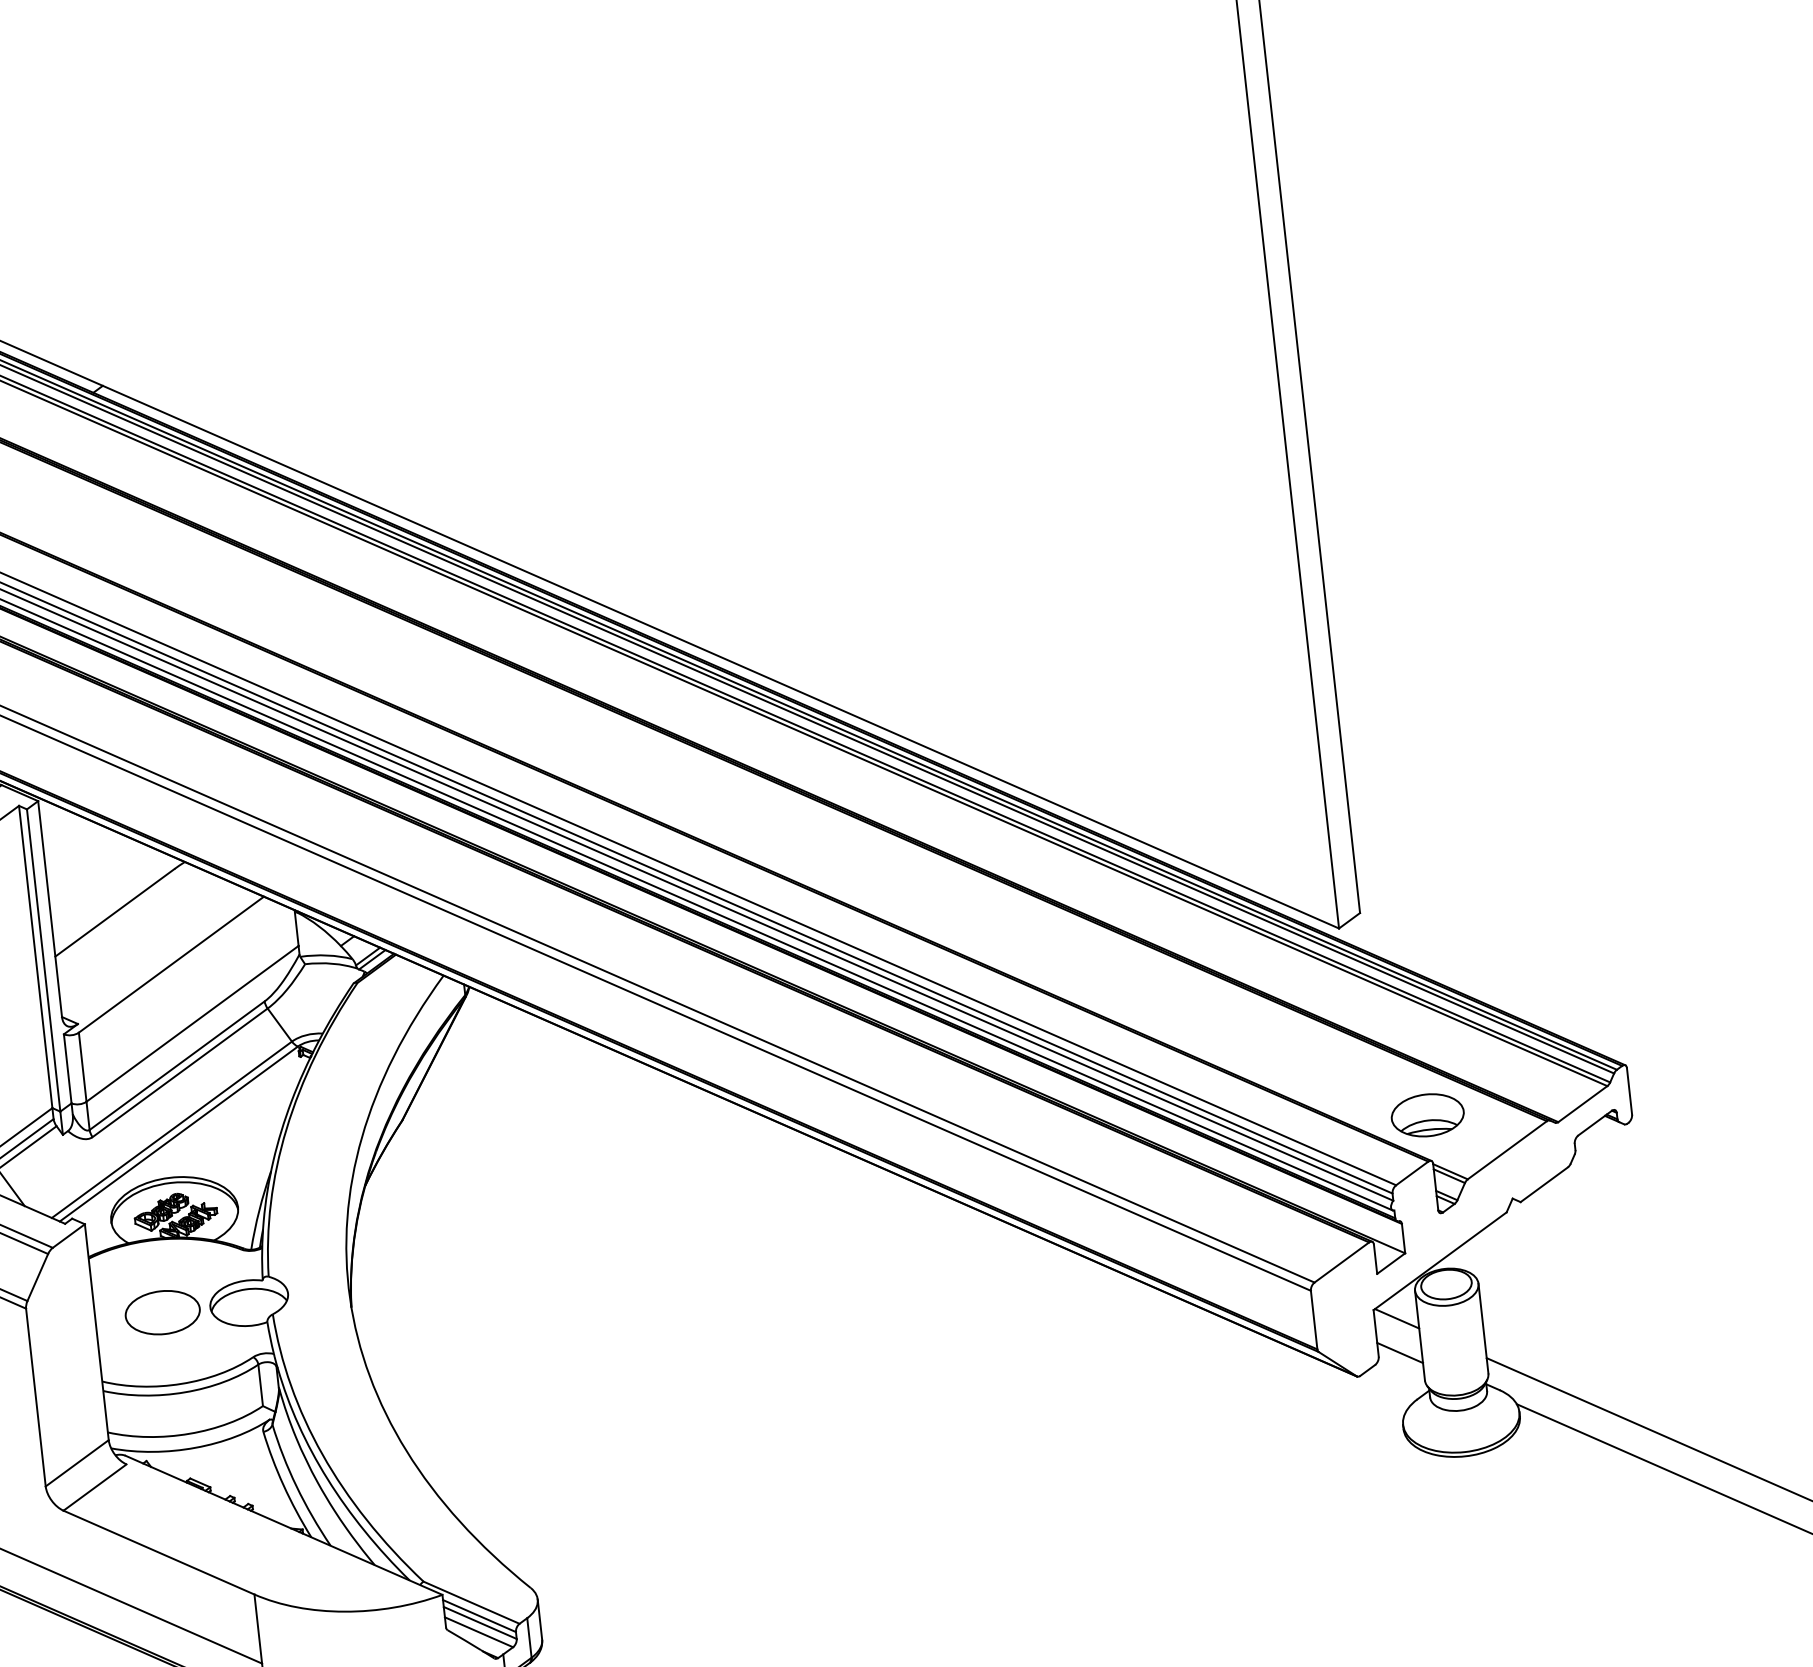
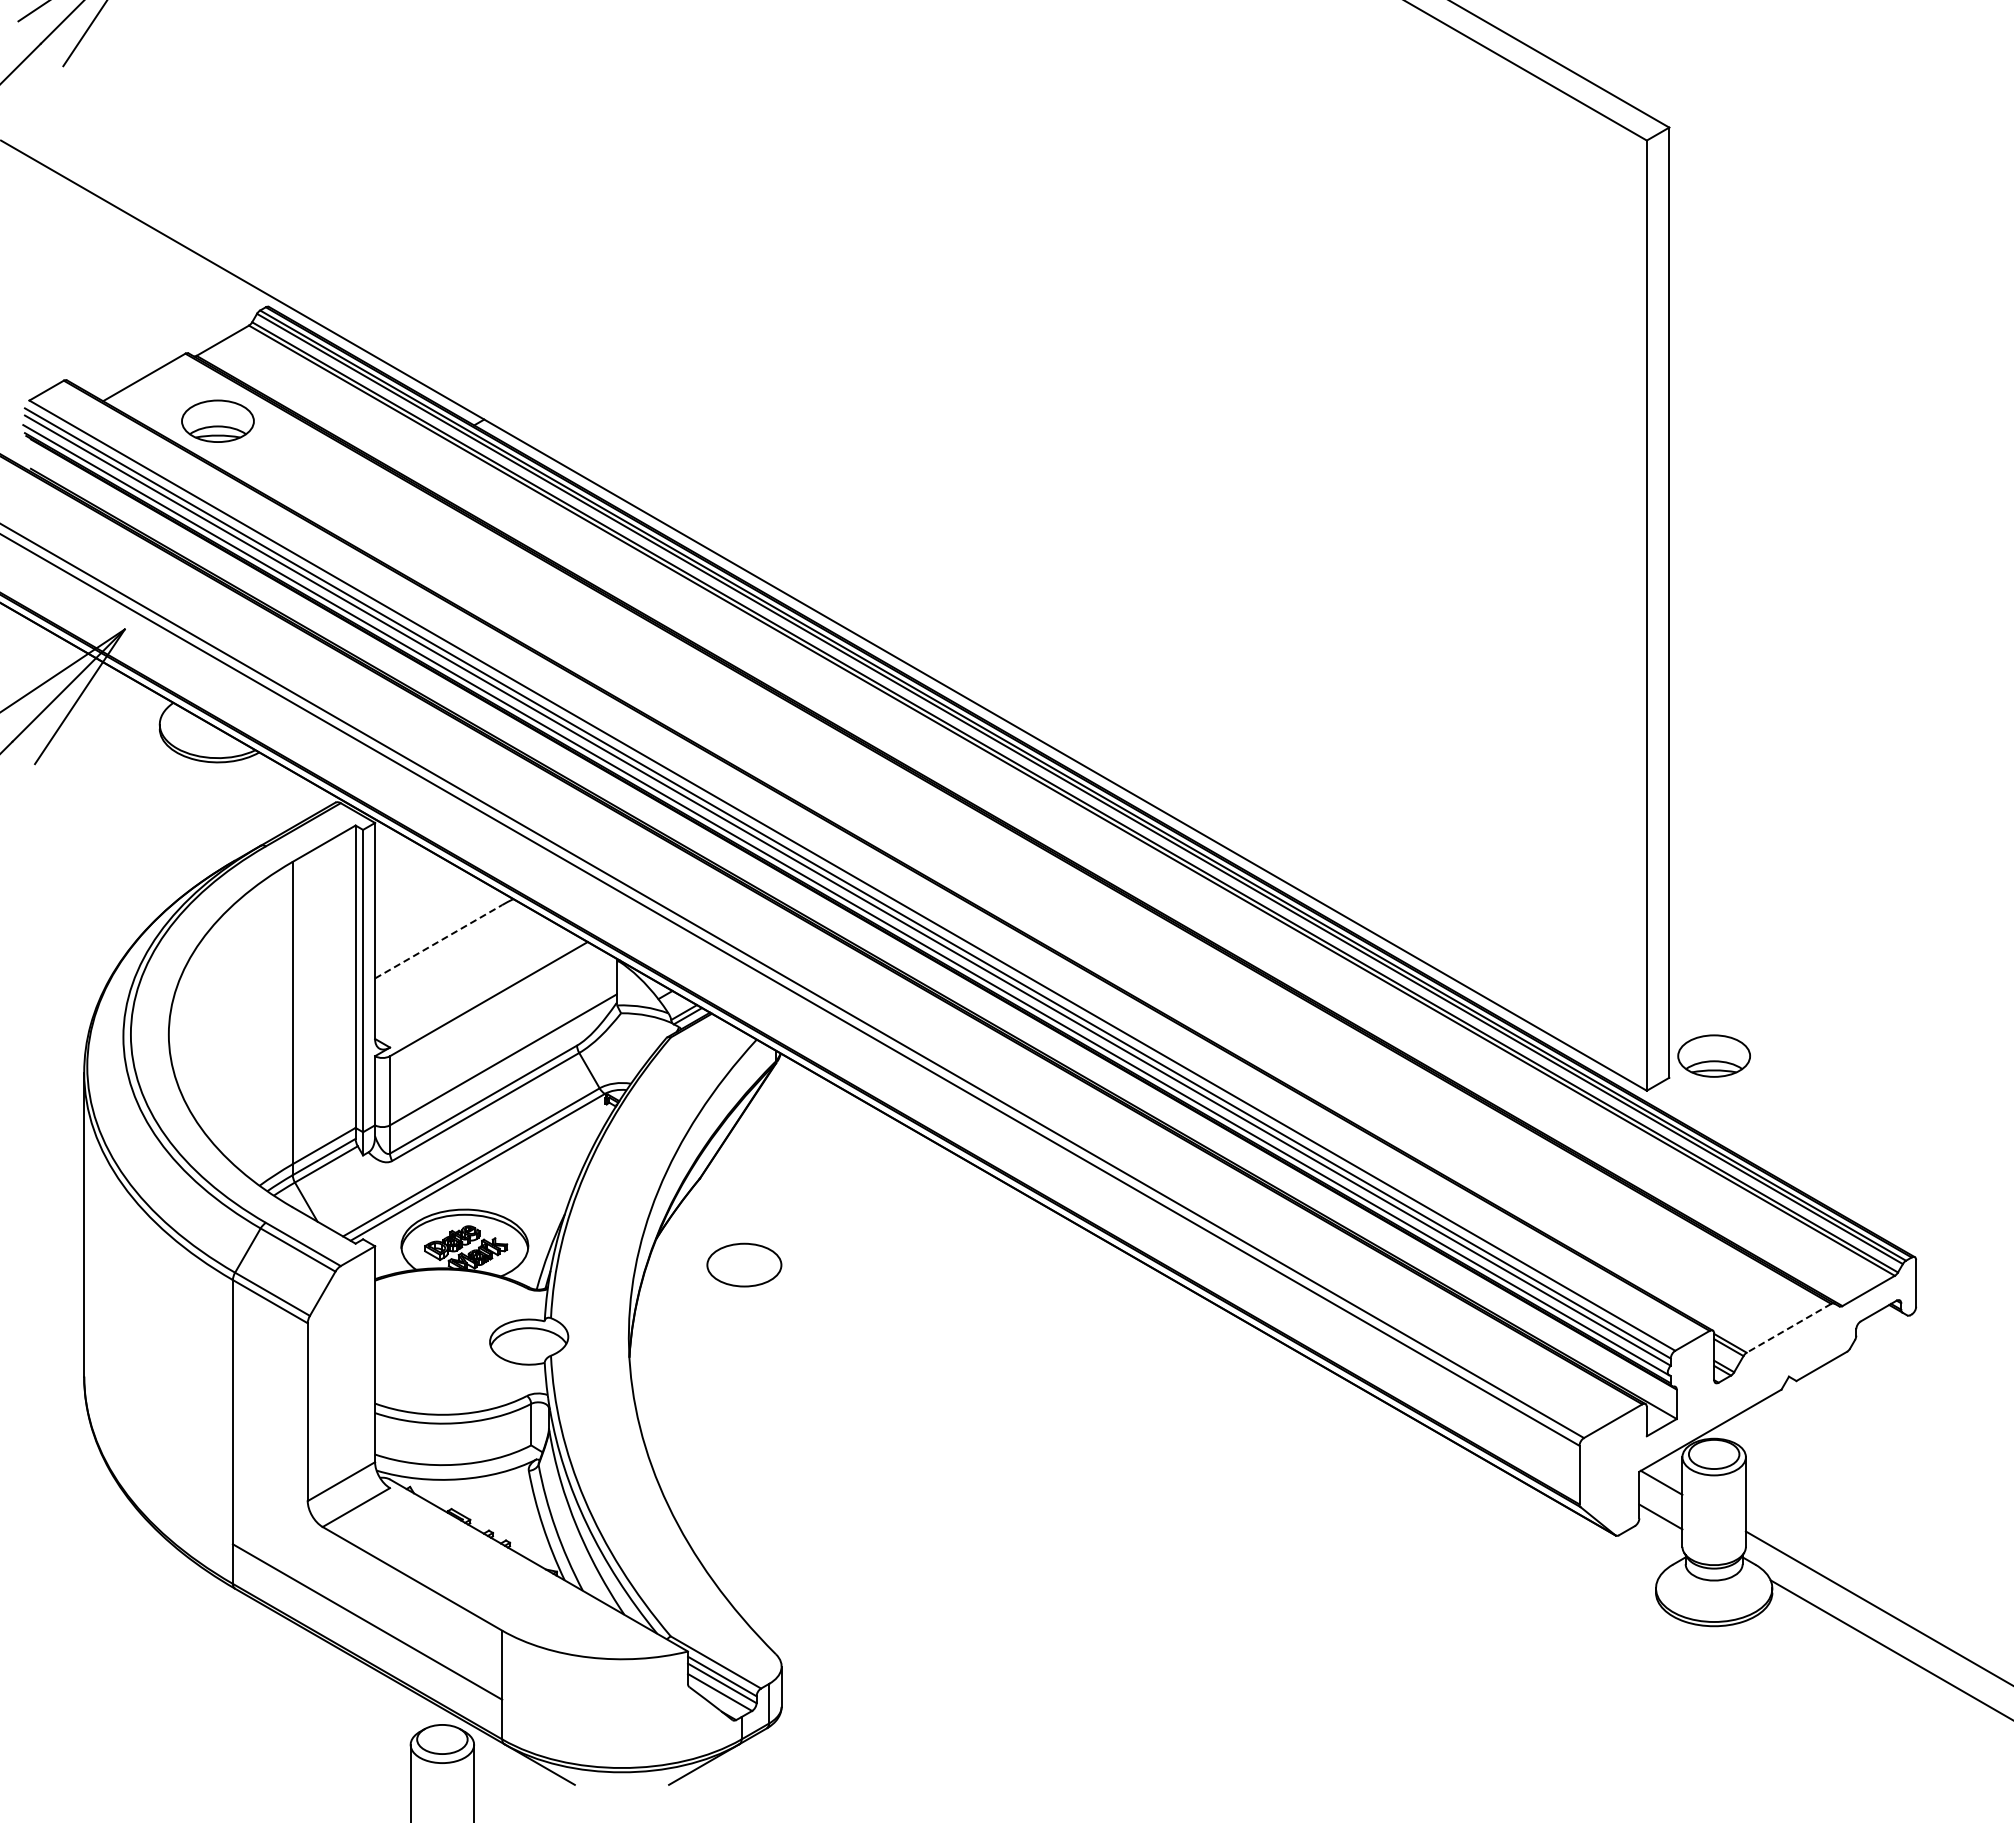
line: (115, 912) -> (439, 941), solid -> dashed
part: (1427, 1114) -> (1713, 1055), moved
line: (1506, 1150) -> (1788, 1328), solid -> dashed
part: (162, 1312) -> (744, 1264), moved

